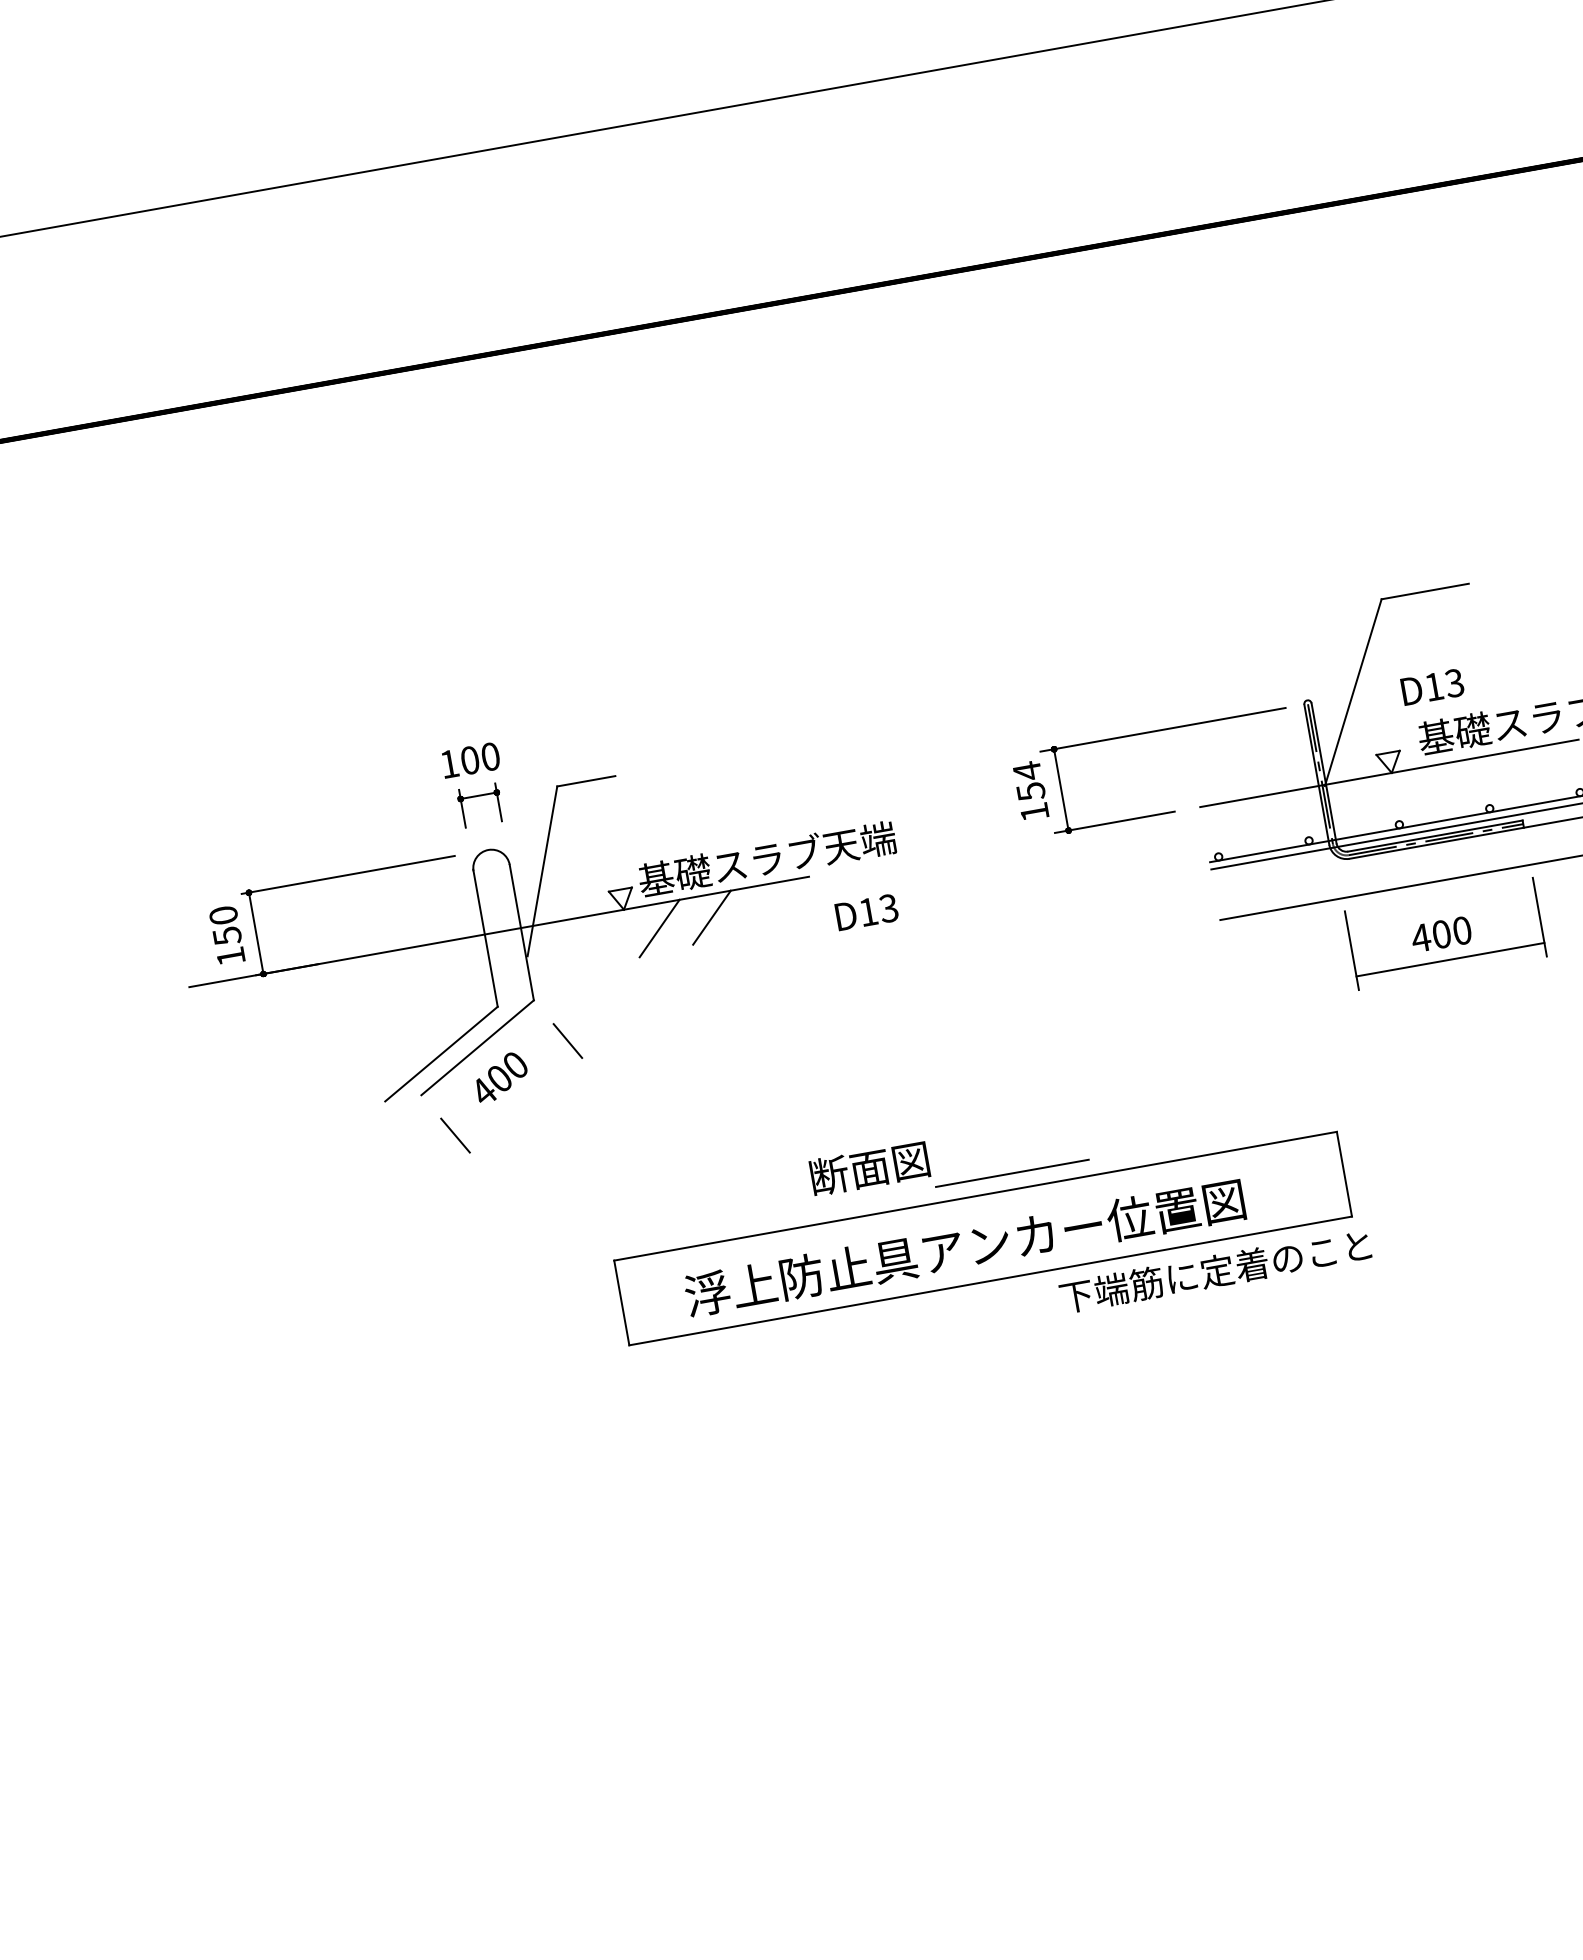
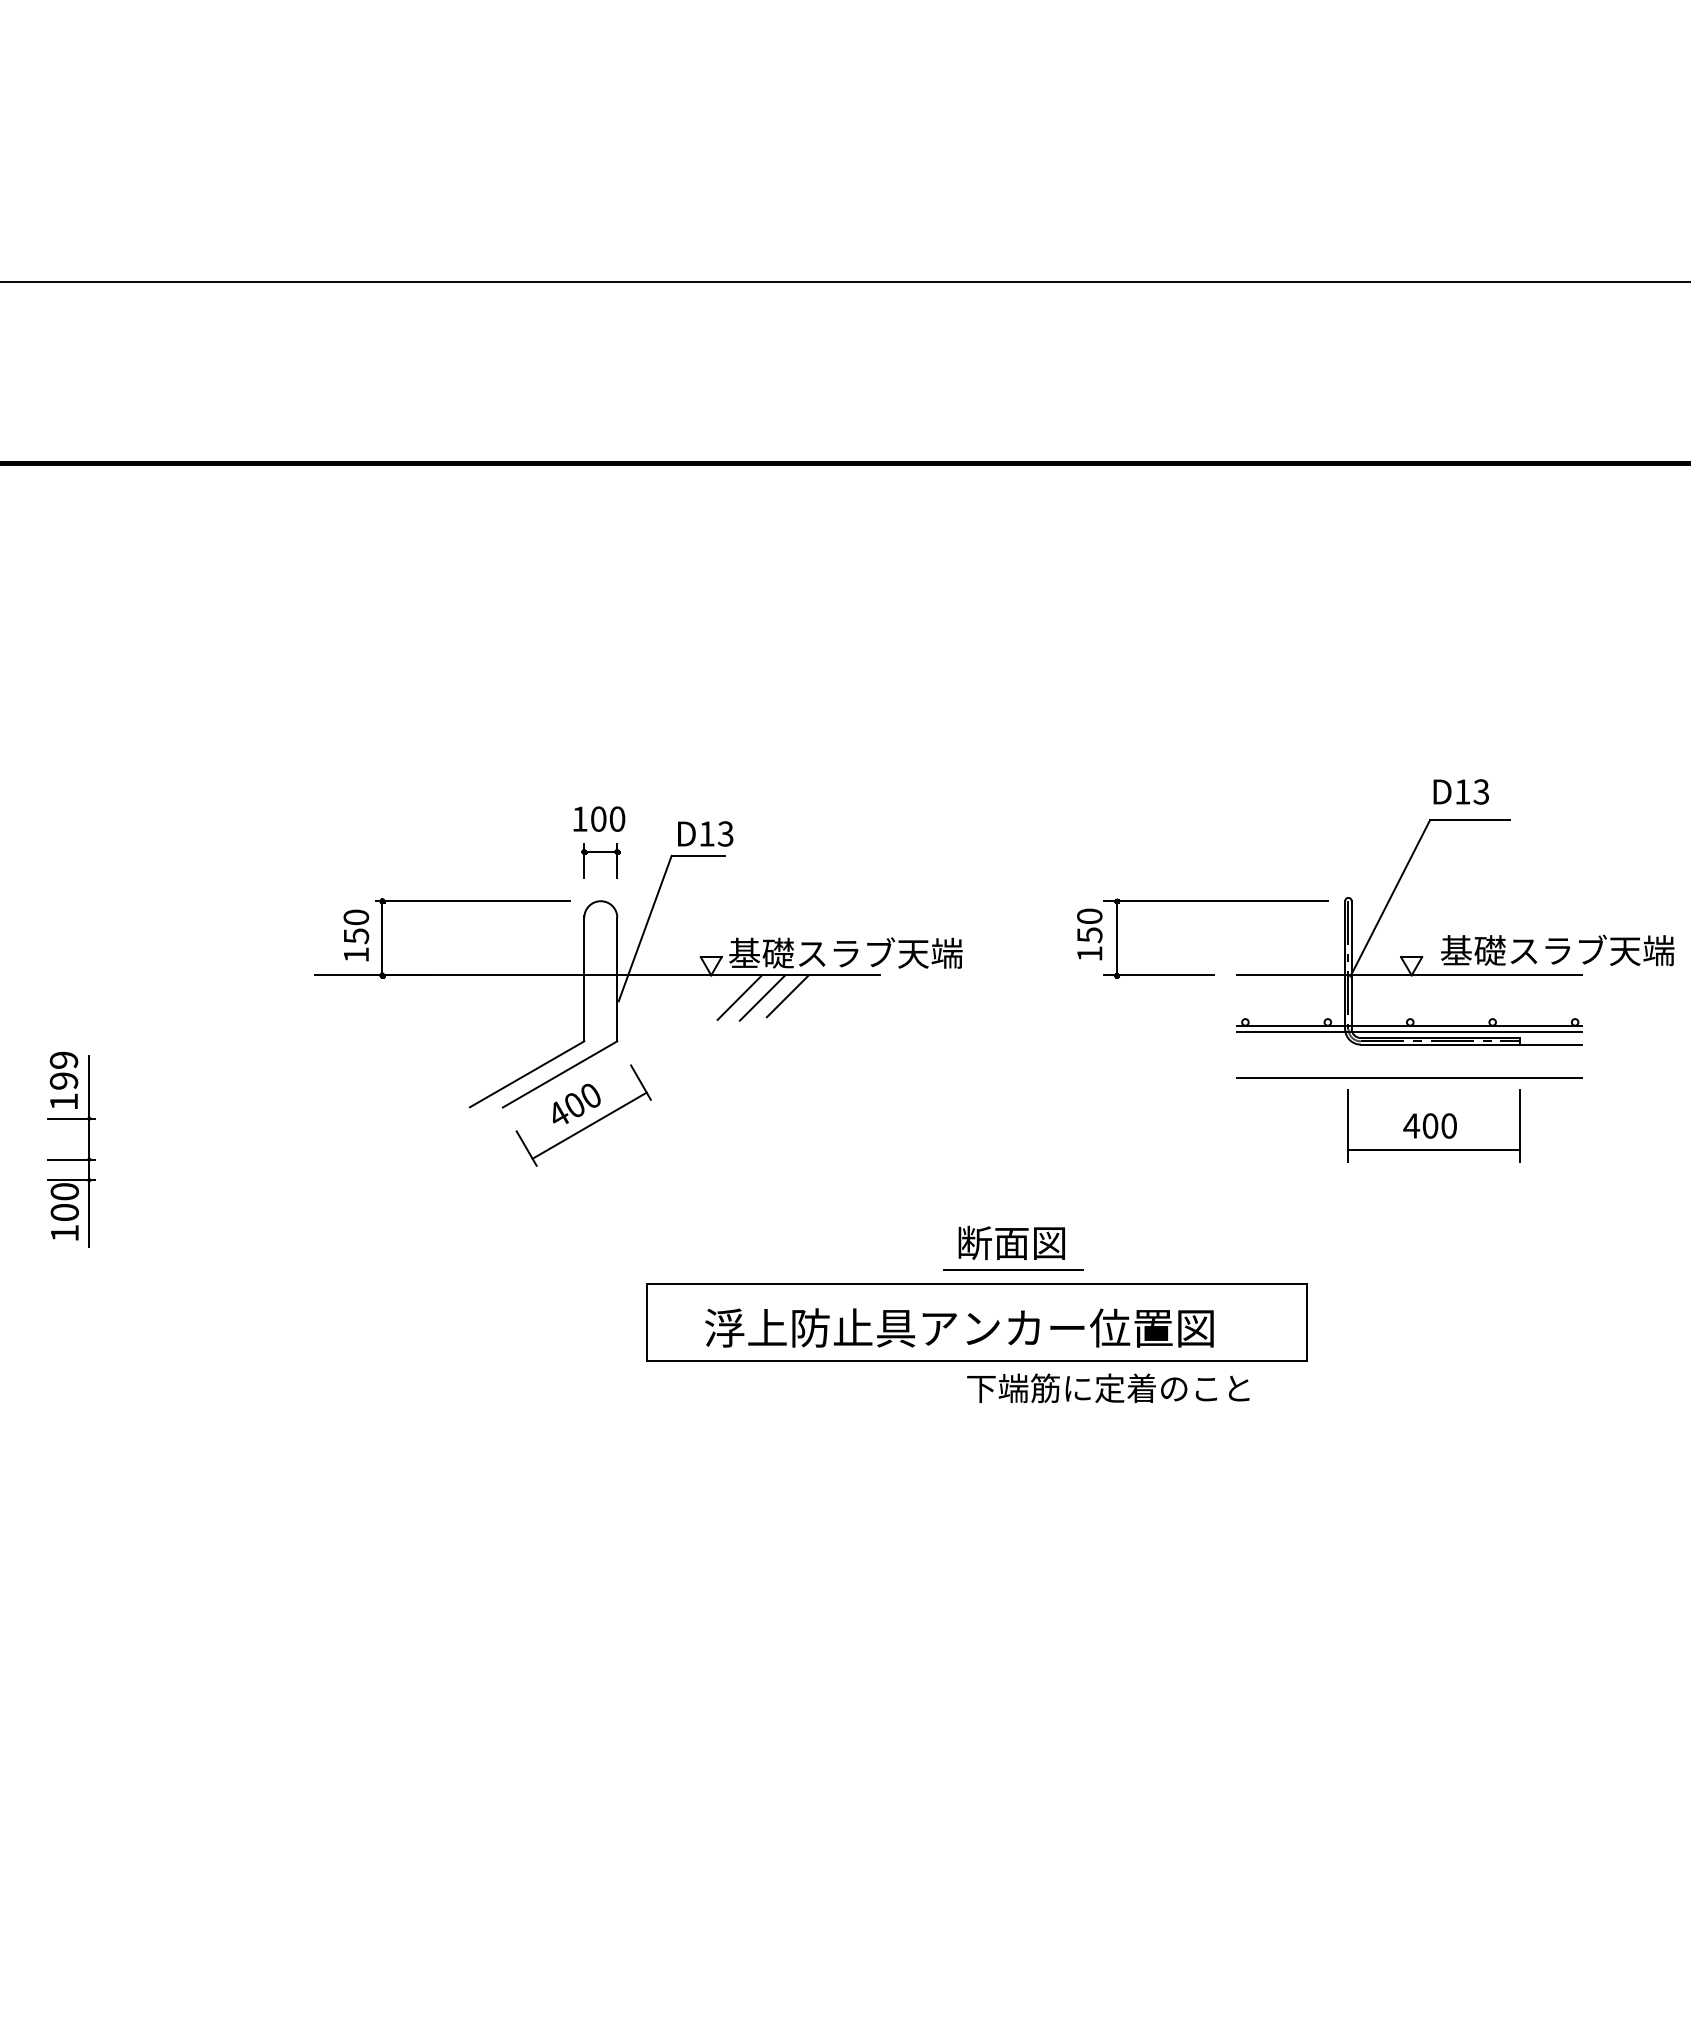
text: (1431, 686) -> (1460, 791), moved
text: (1027, 771) -> (1089, 916), 154 -> 150
text: (866, 911) -> (705, 833), moved
line: (684, 923) -> (762, 997), added
line: (519, 1098) -> (589, 1125), added
text: (869, 1168) -> (1011, 1242), moved
text: (1215, 1271) -> (1108, 1388), moved

